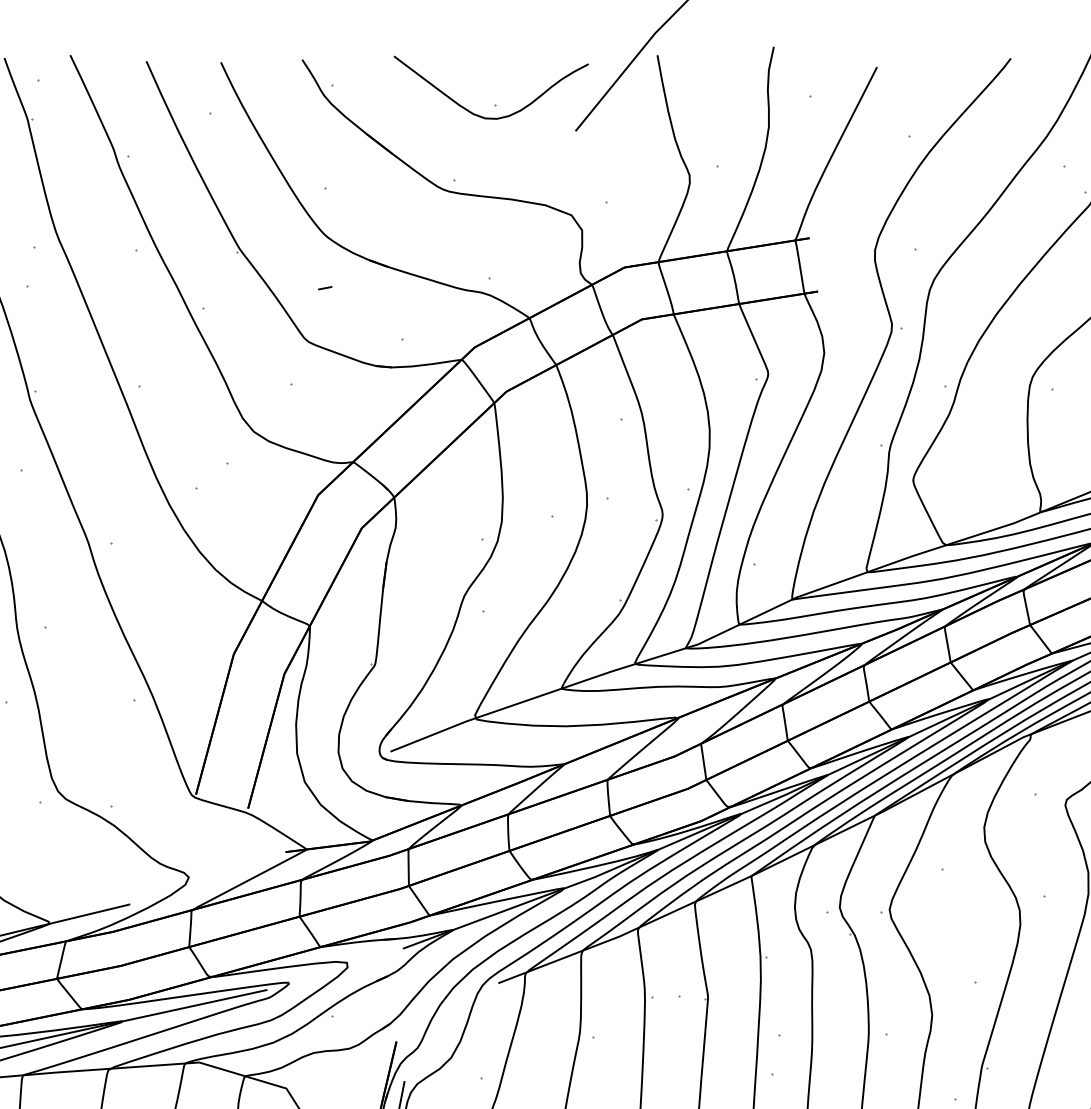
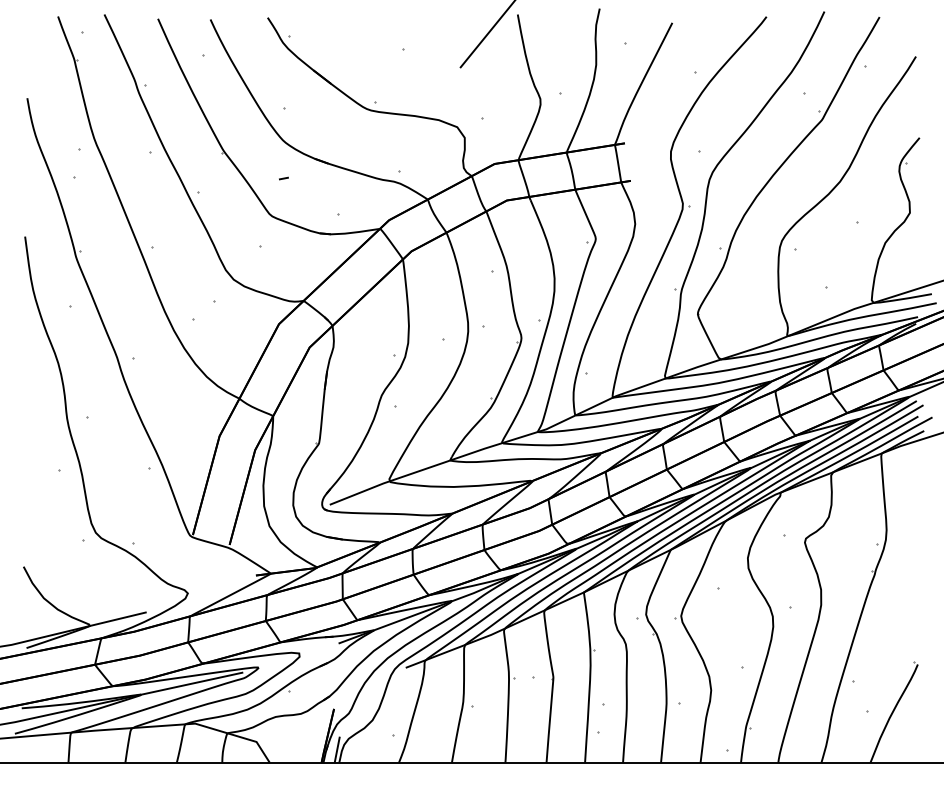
curve: (480, 114) -> (393, 56), removed

